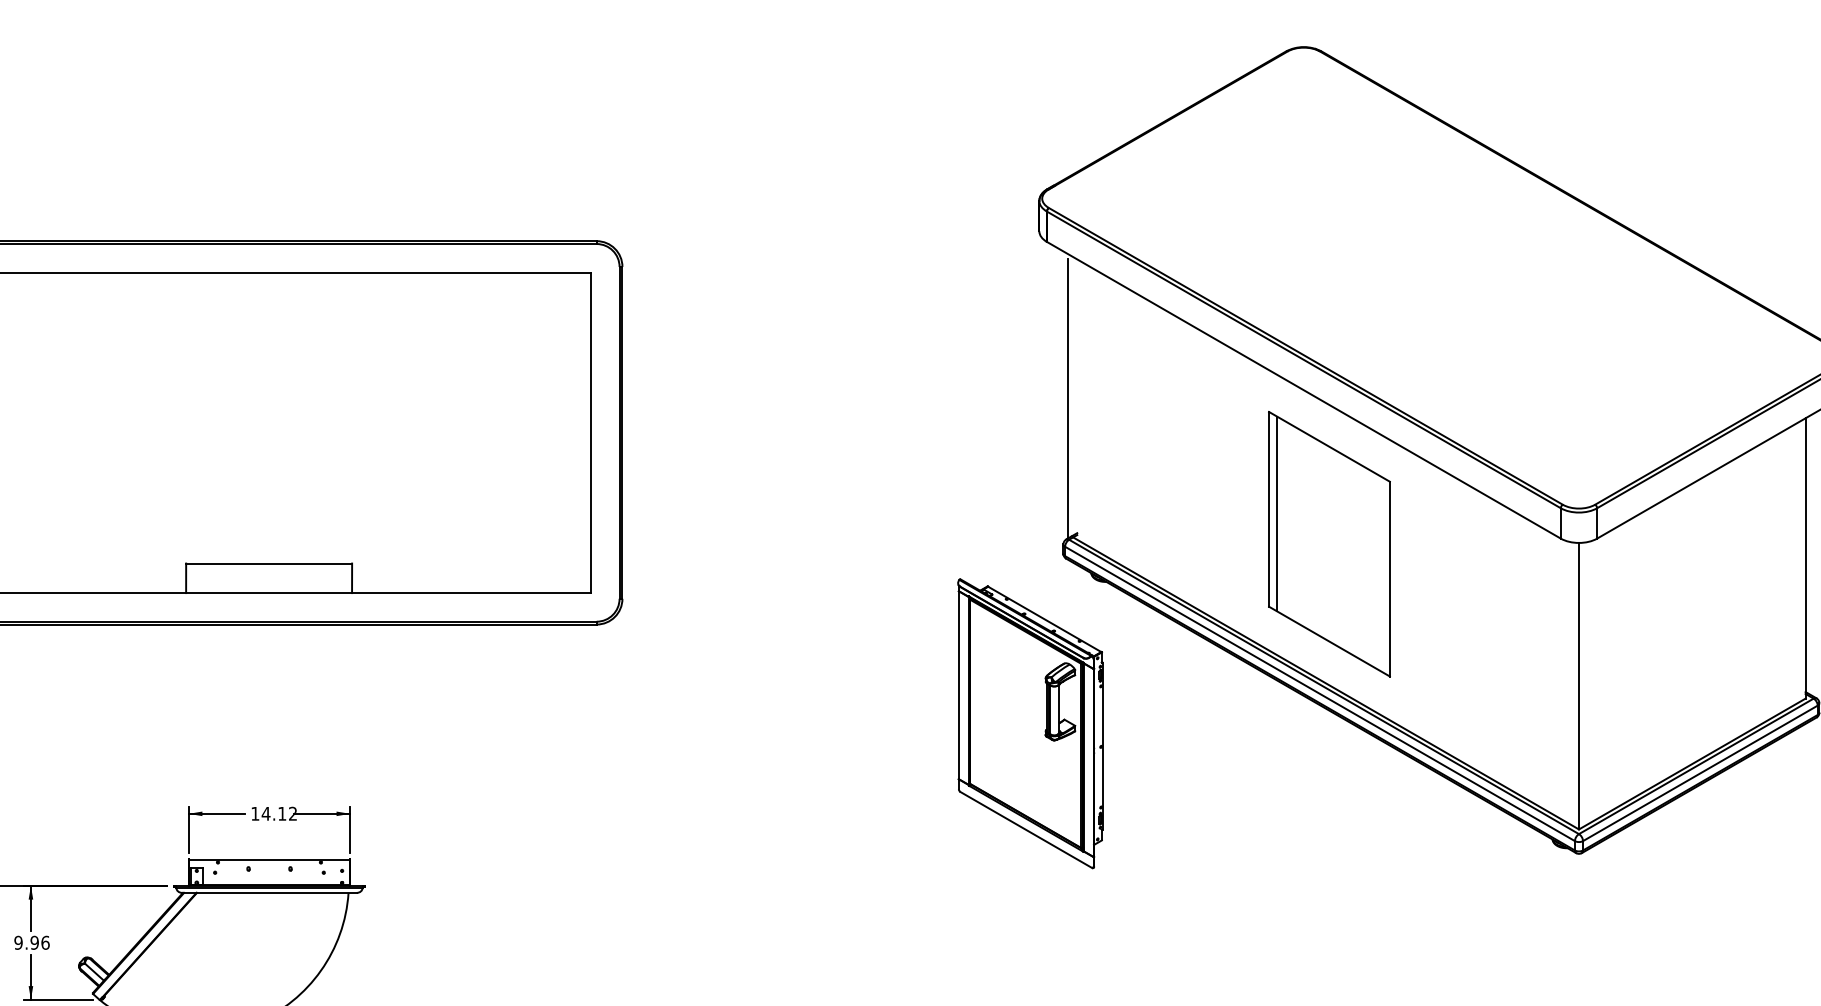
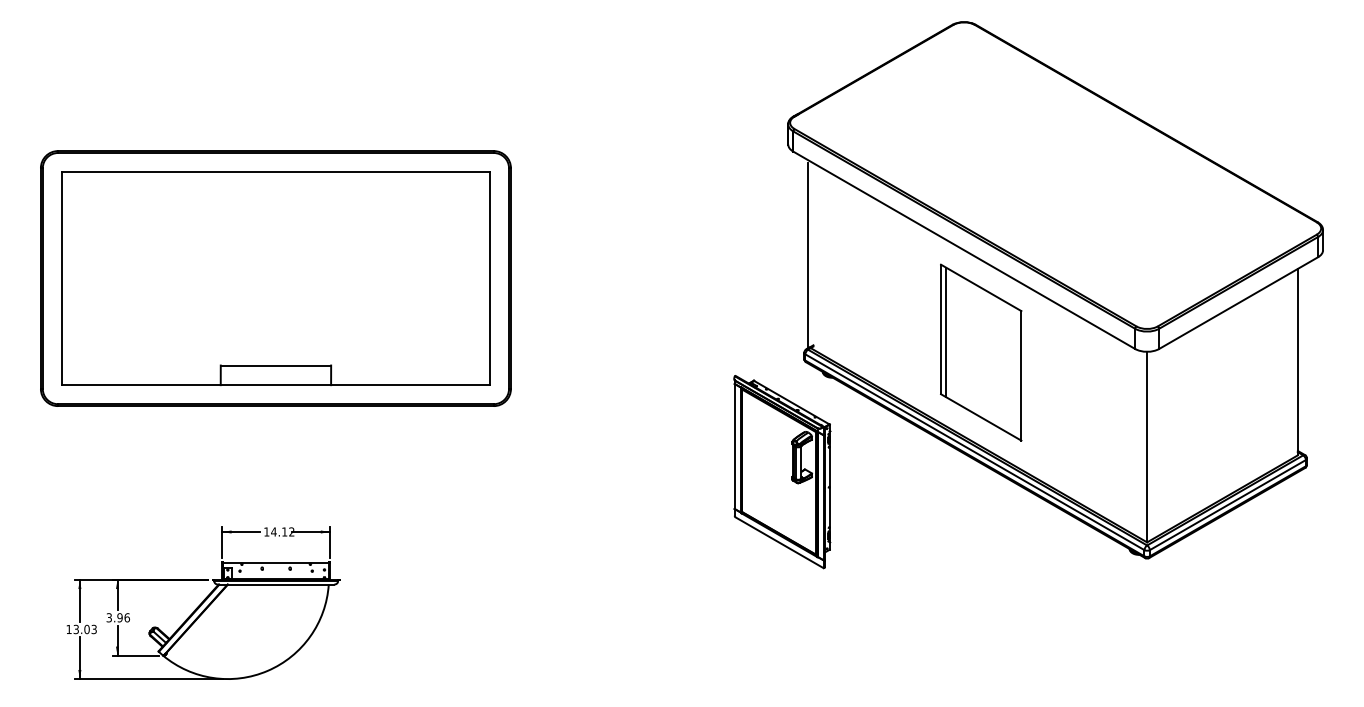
text: (17, 942) -> (108, 617), 9.96 -> 3.96

